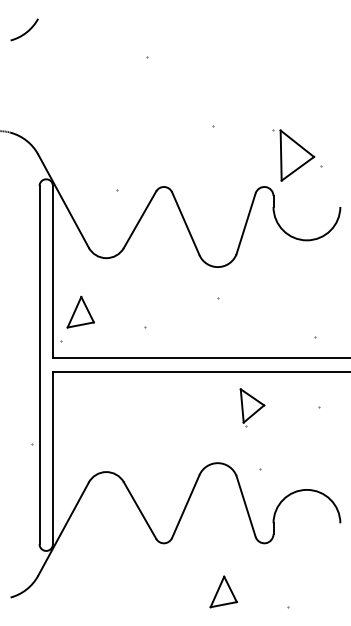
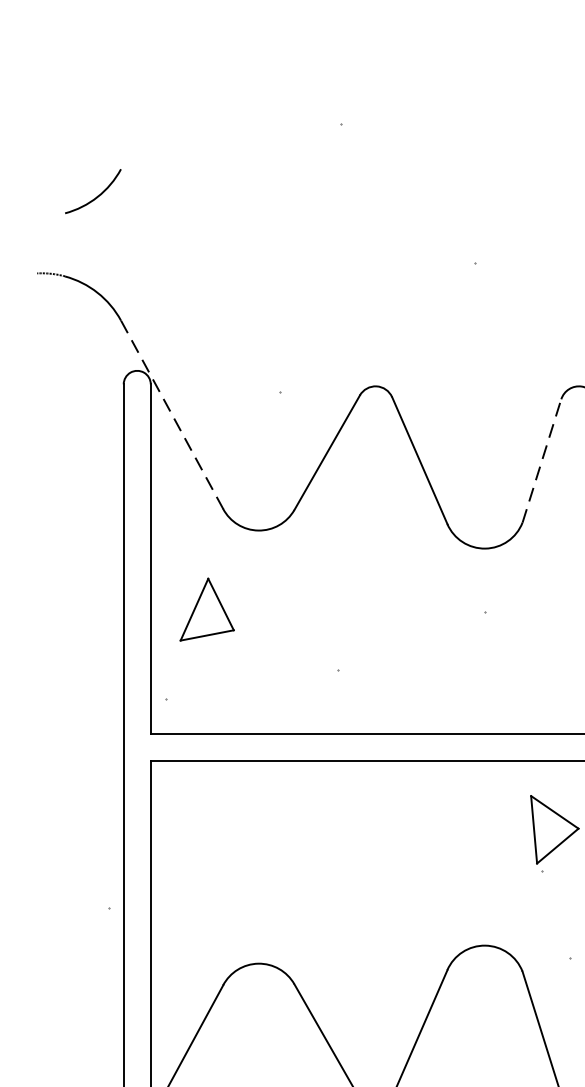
arc: (26, 31) -> (97, 195), moved
line: (63, 200) -> (172, 413), solid -> dashed
line: (246, 223) -> (542, 460), solid -> dashed
part: (80, 311) -> (206, 608), moved

